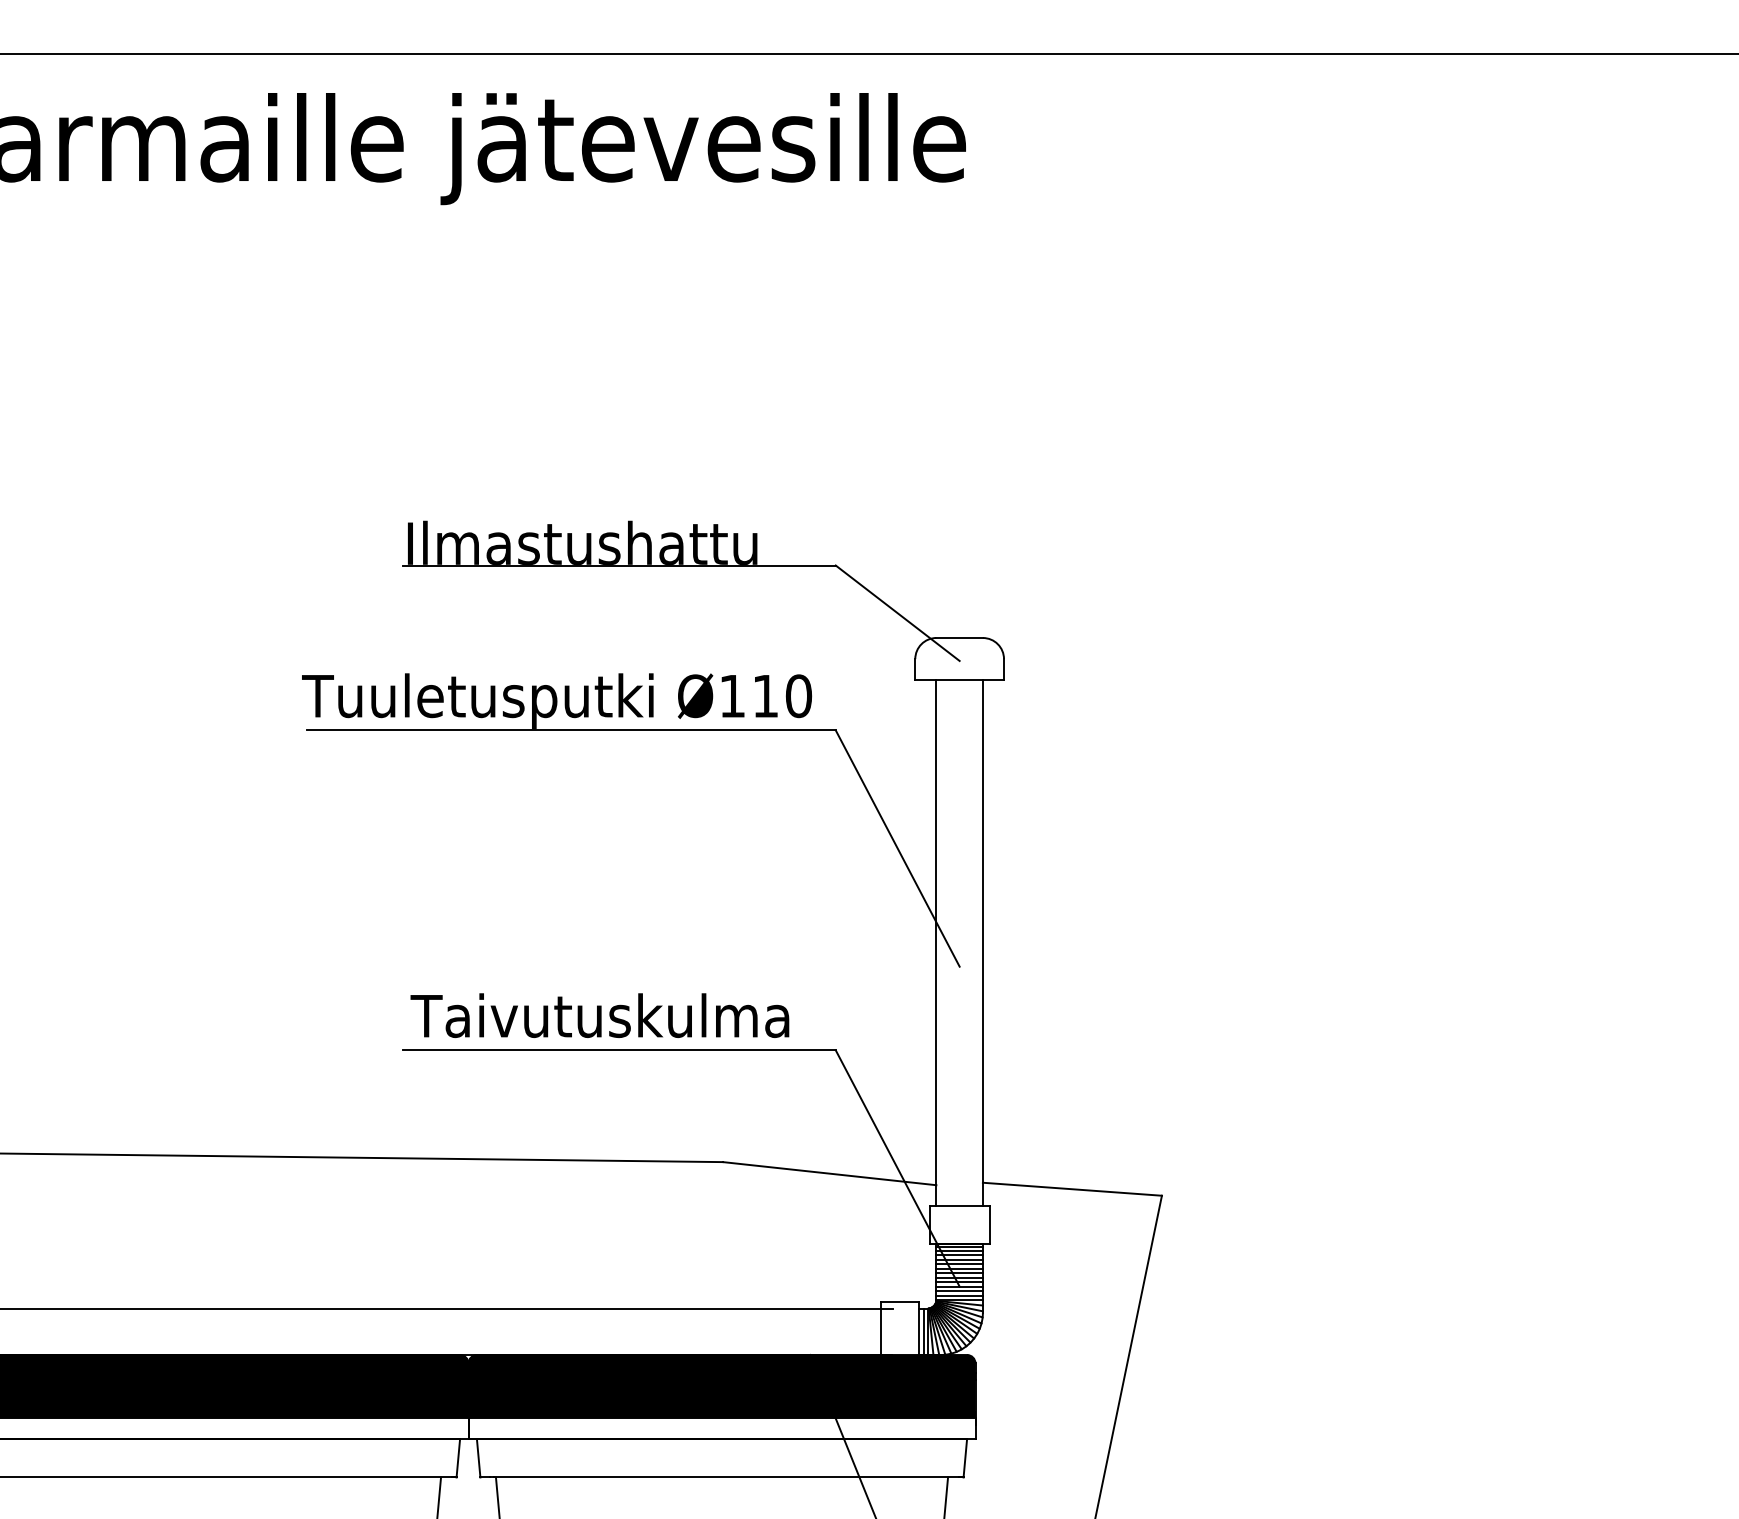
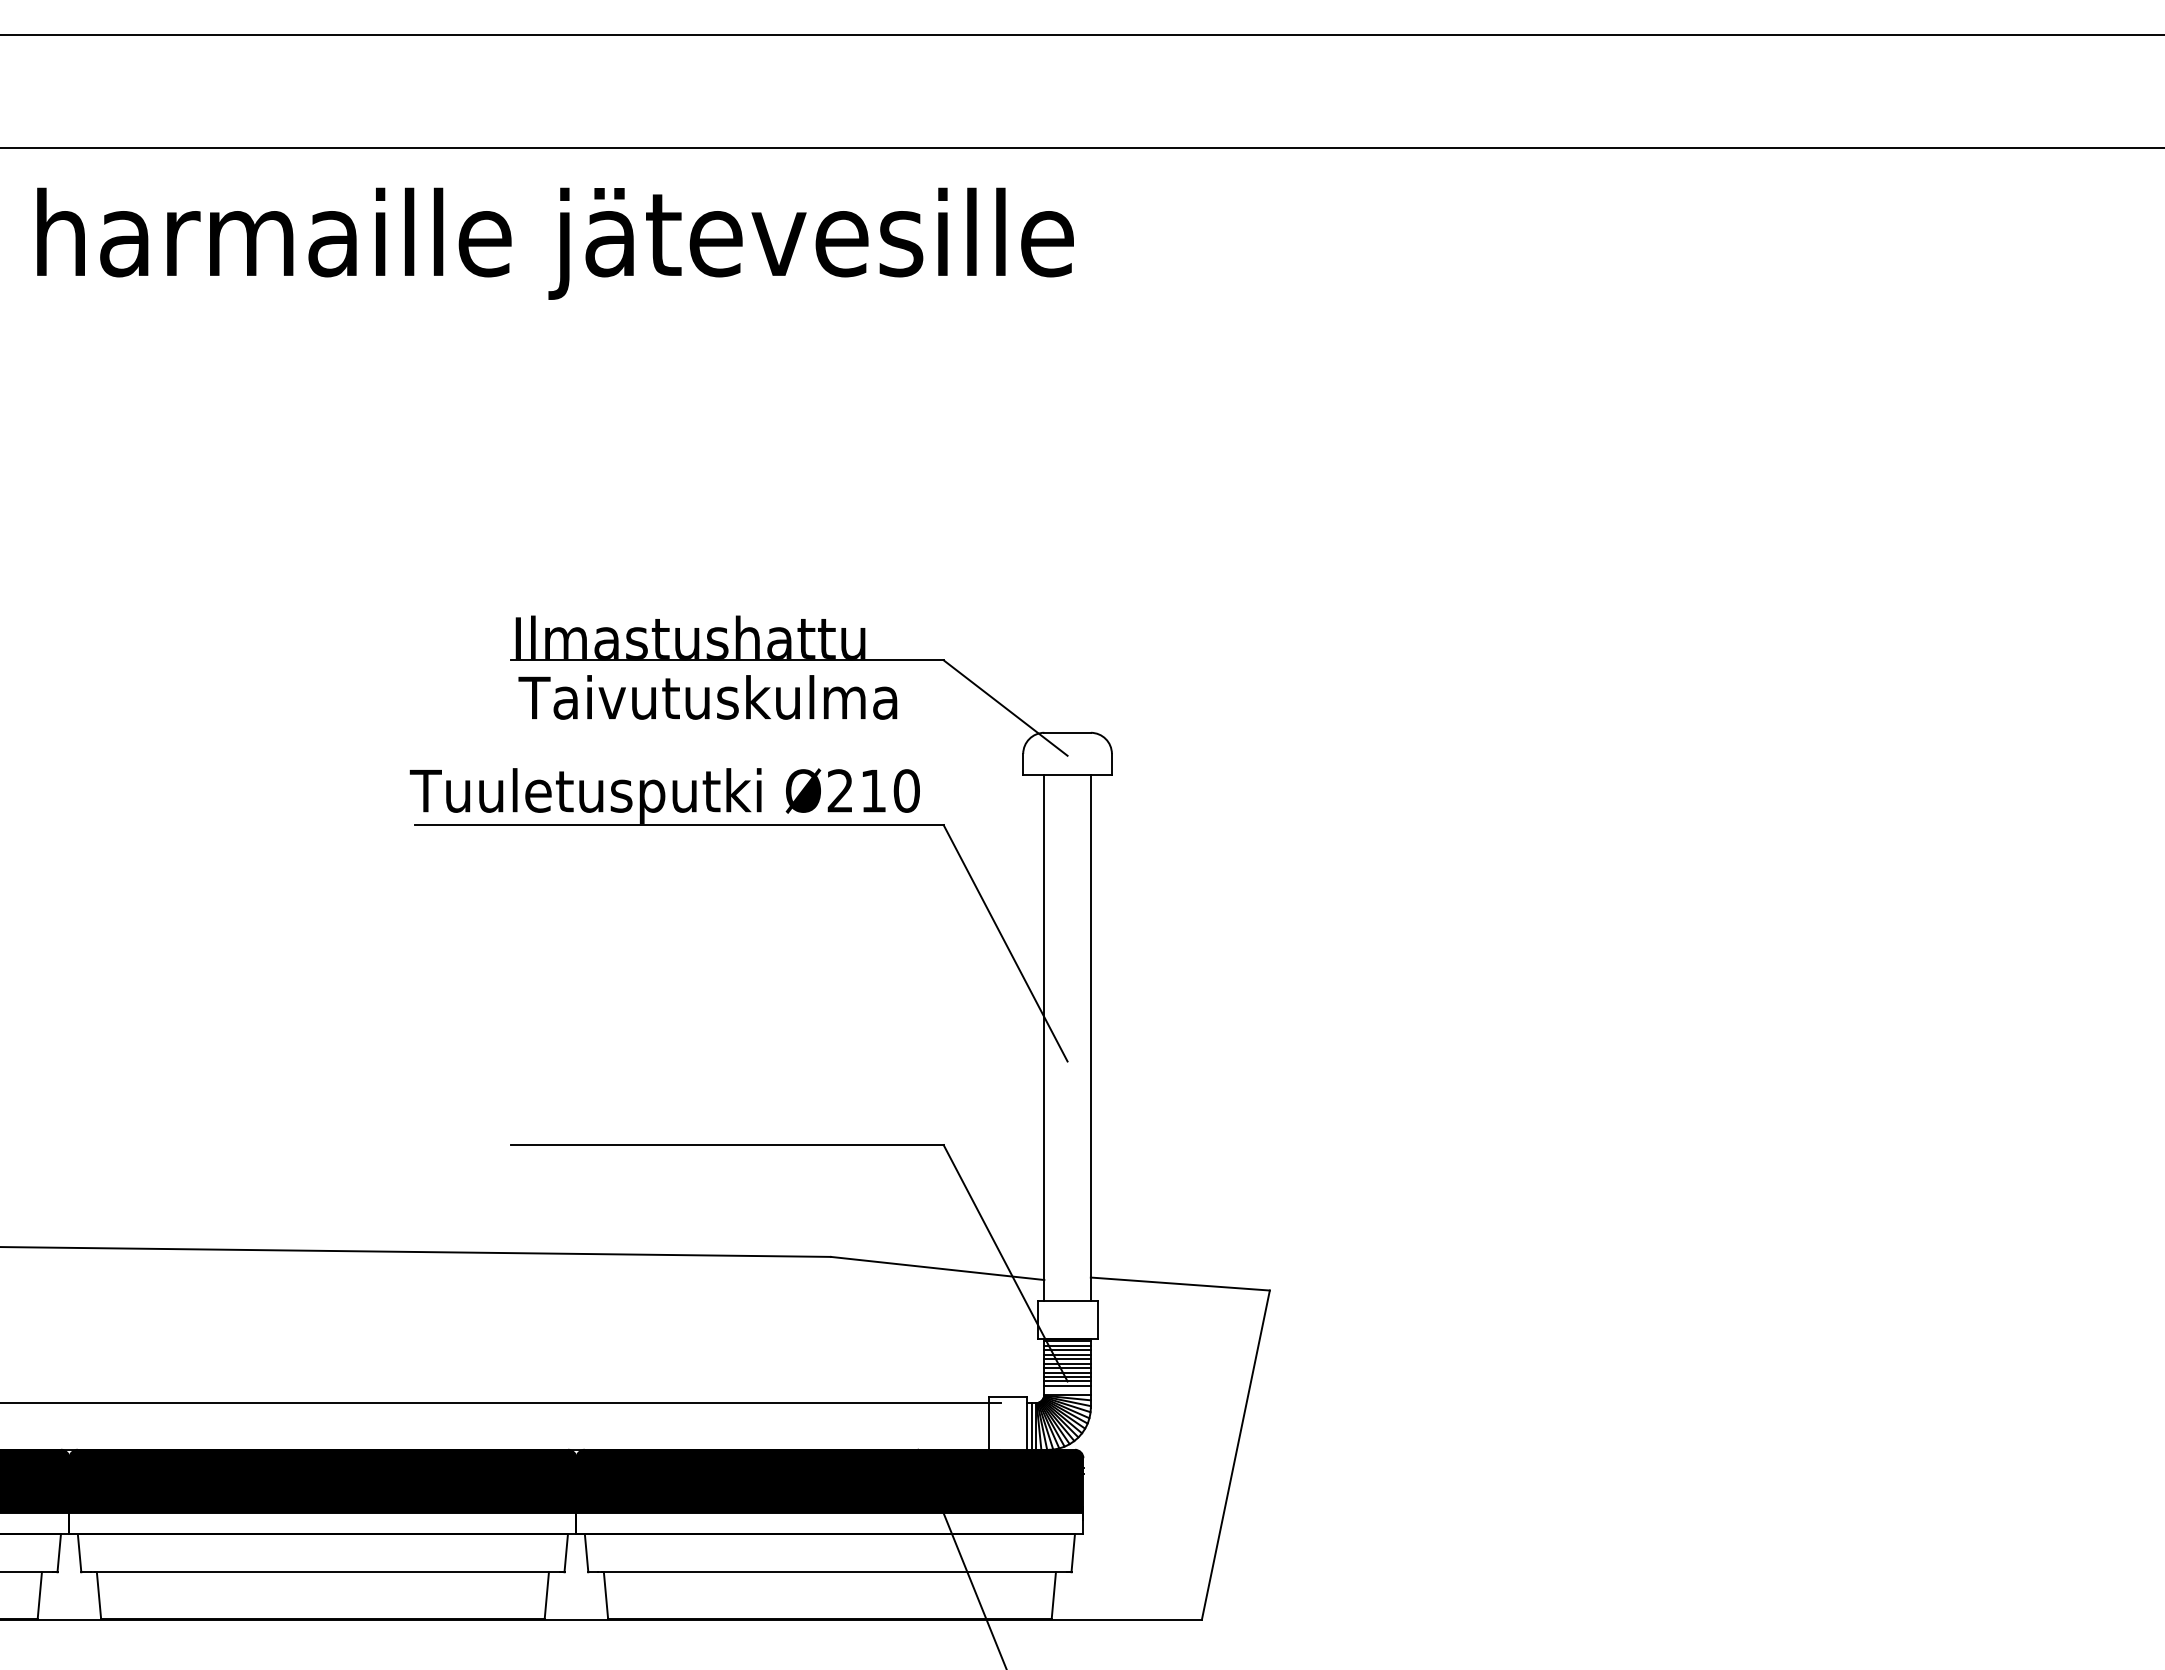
text: (731, 695) -> (839, 790), Ø110 -> Ø210
text: (599, 1015) -> (707, 697), moved
line: (959, 1295) -> (1067, 1390), removed

